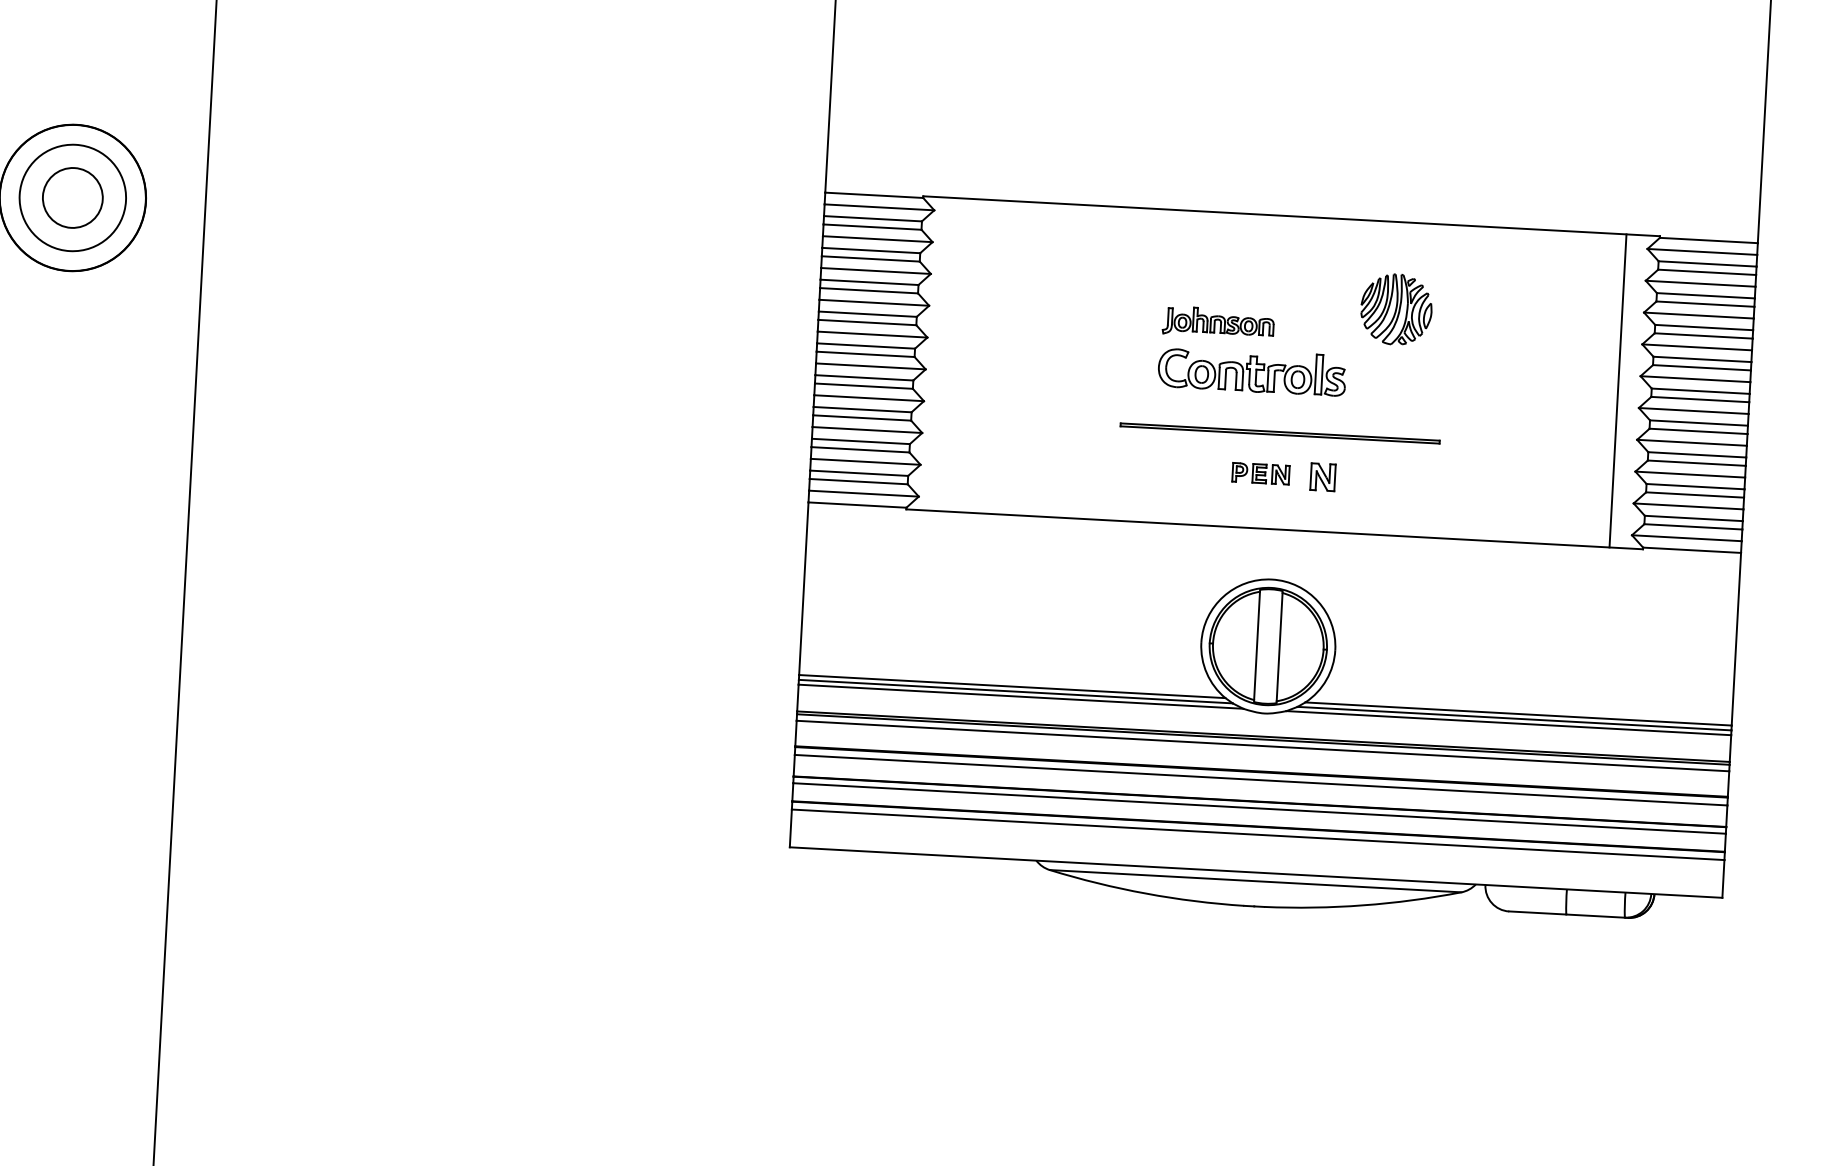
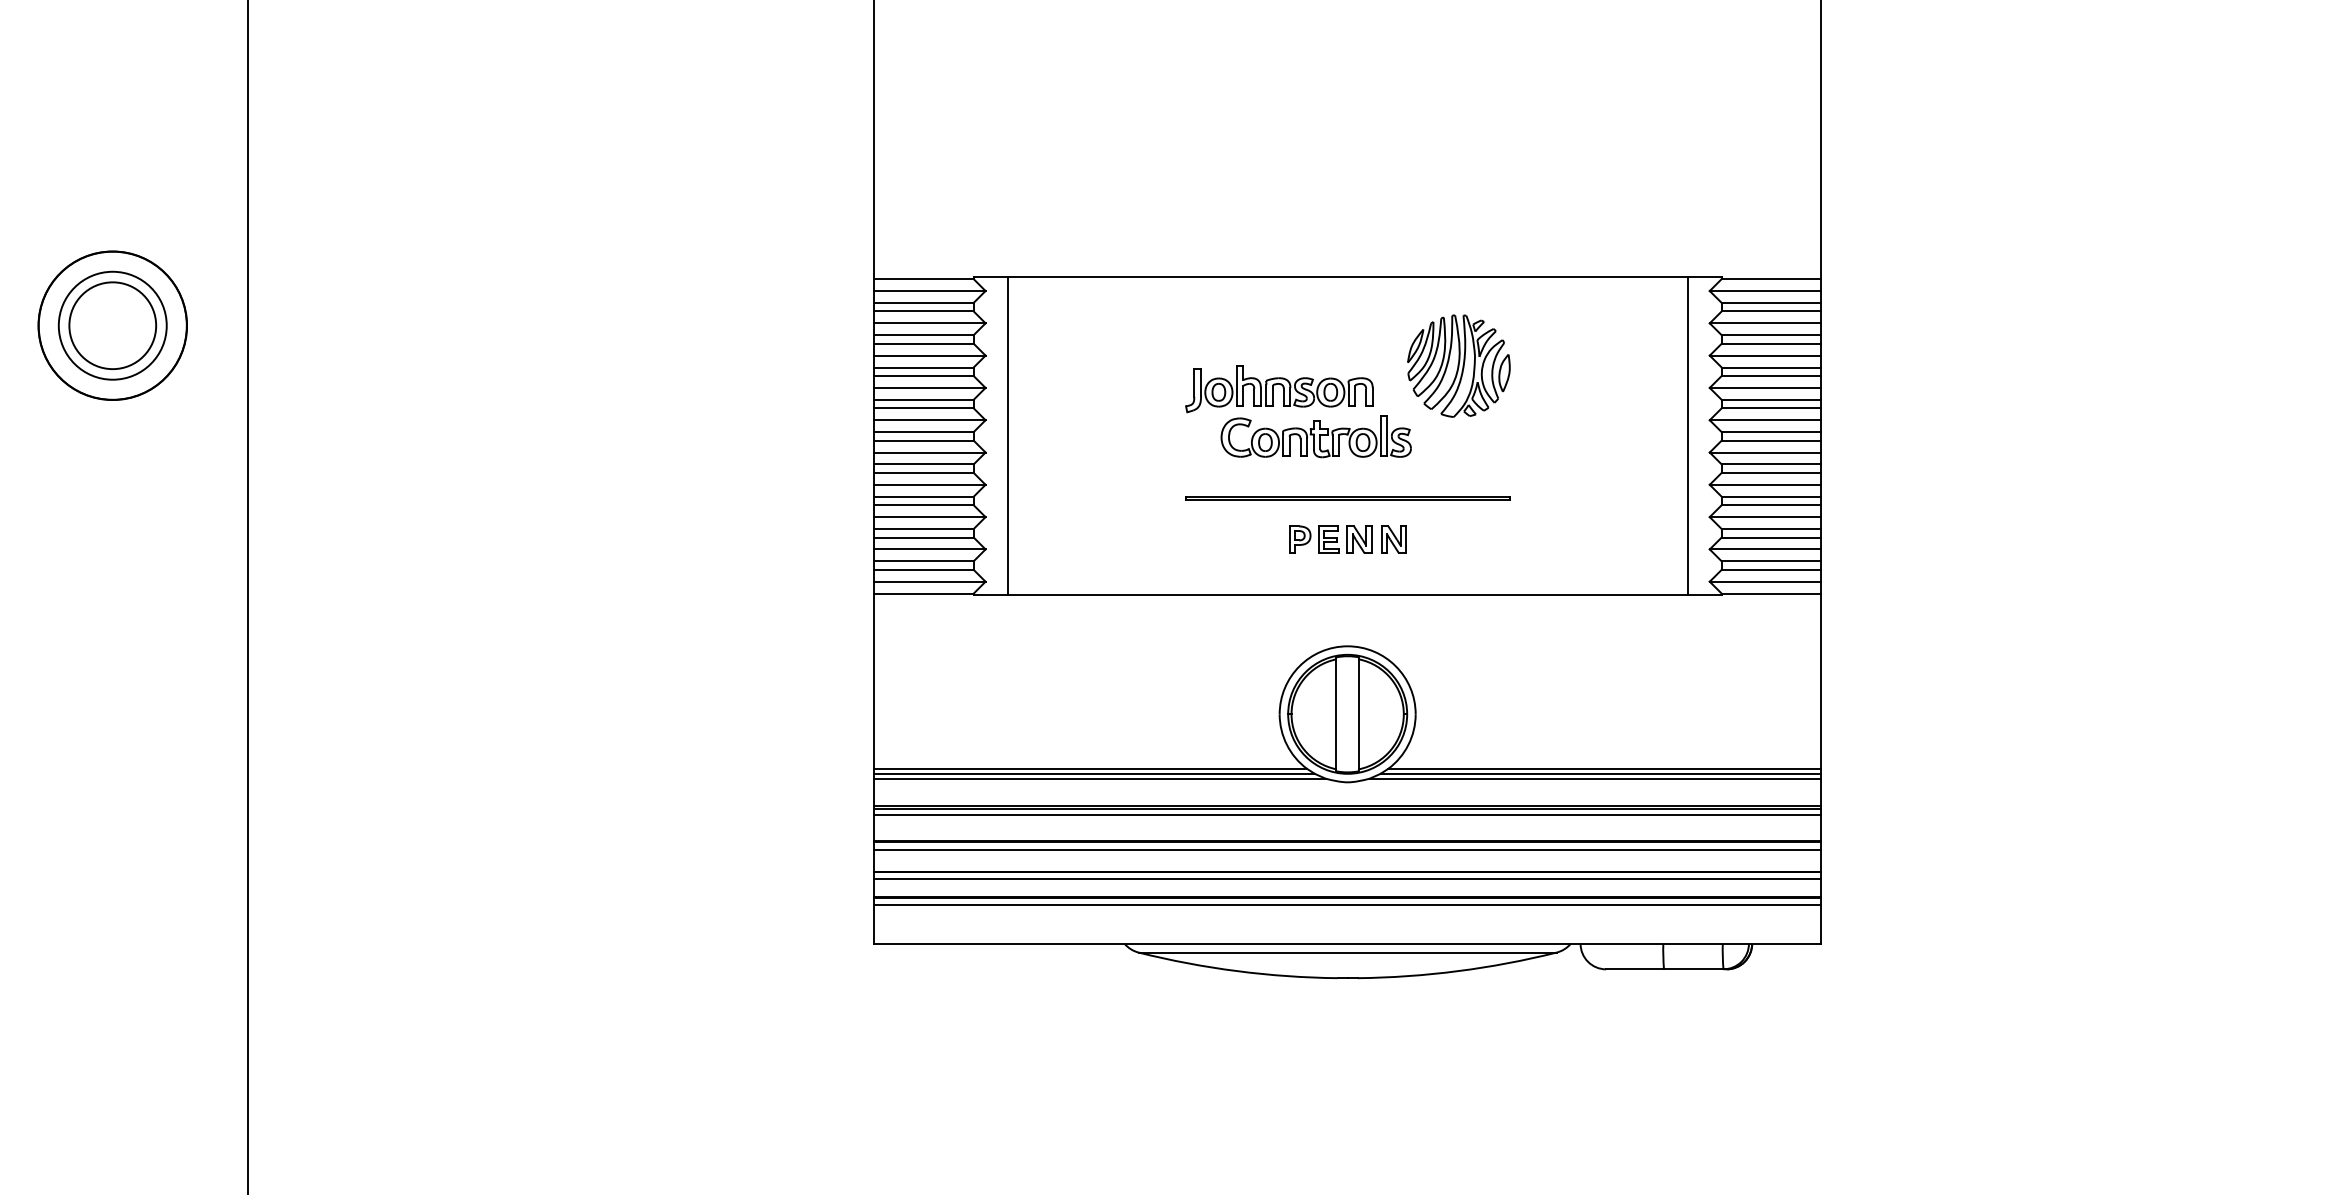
circle: (72, 197) -> (112, 325), size x1.43
part: (1396, 308) -> (1458, 365), size x1.43
part: (1218, 322) -> (1279, 389), size x1.67
line: (948, 354) -> (1007, 436), added
part: (1260, 473) -> (1330, 539), size x1.43

